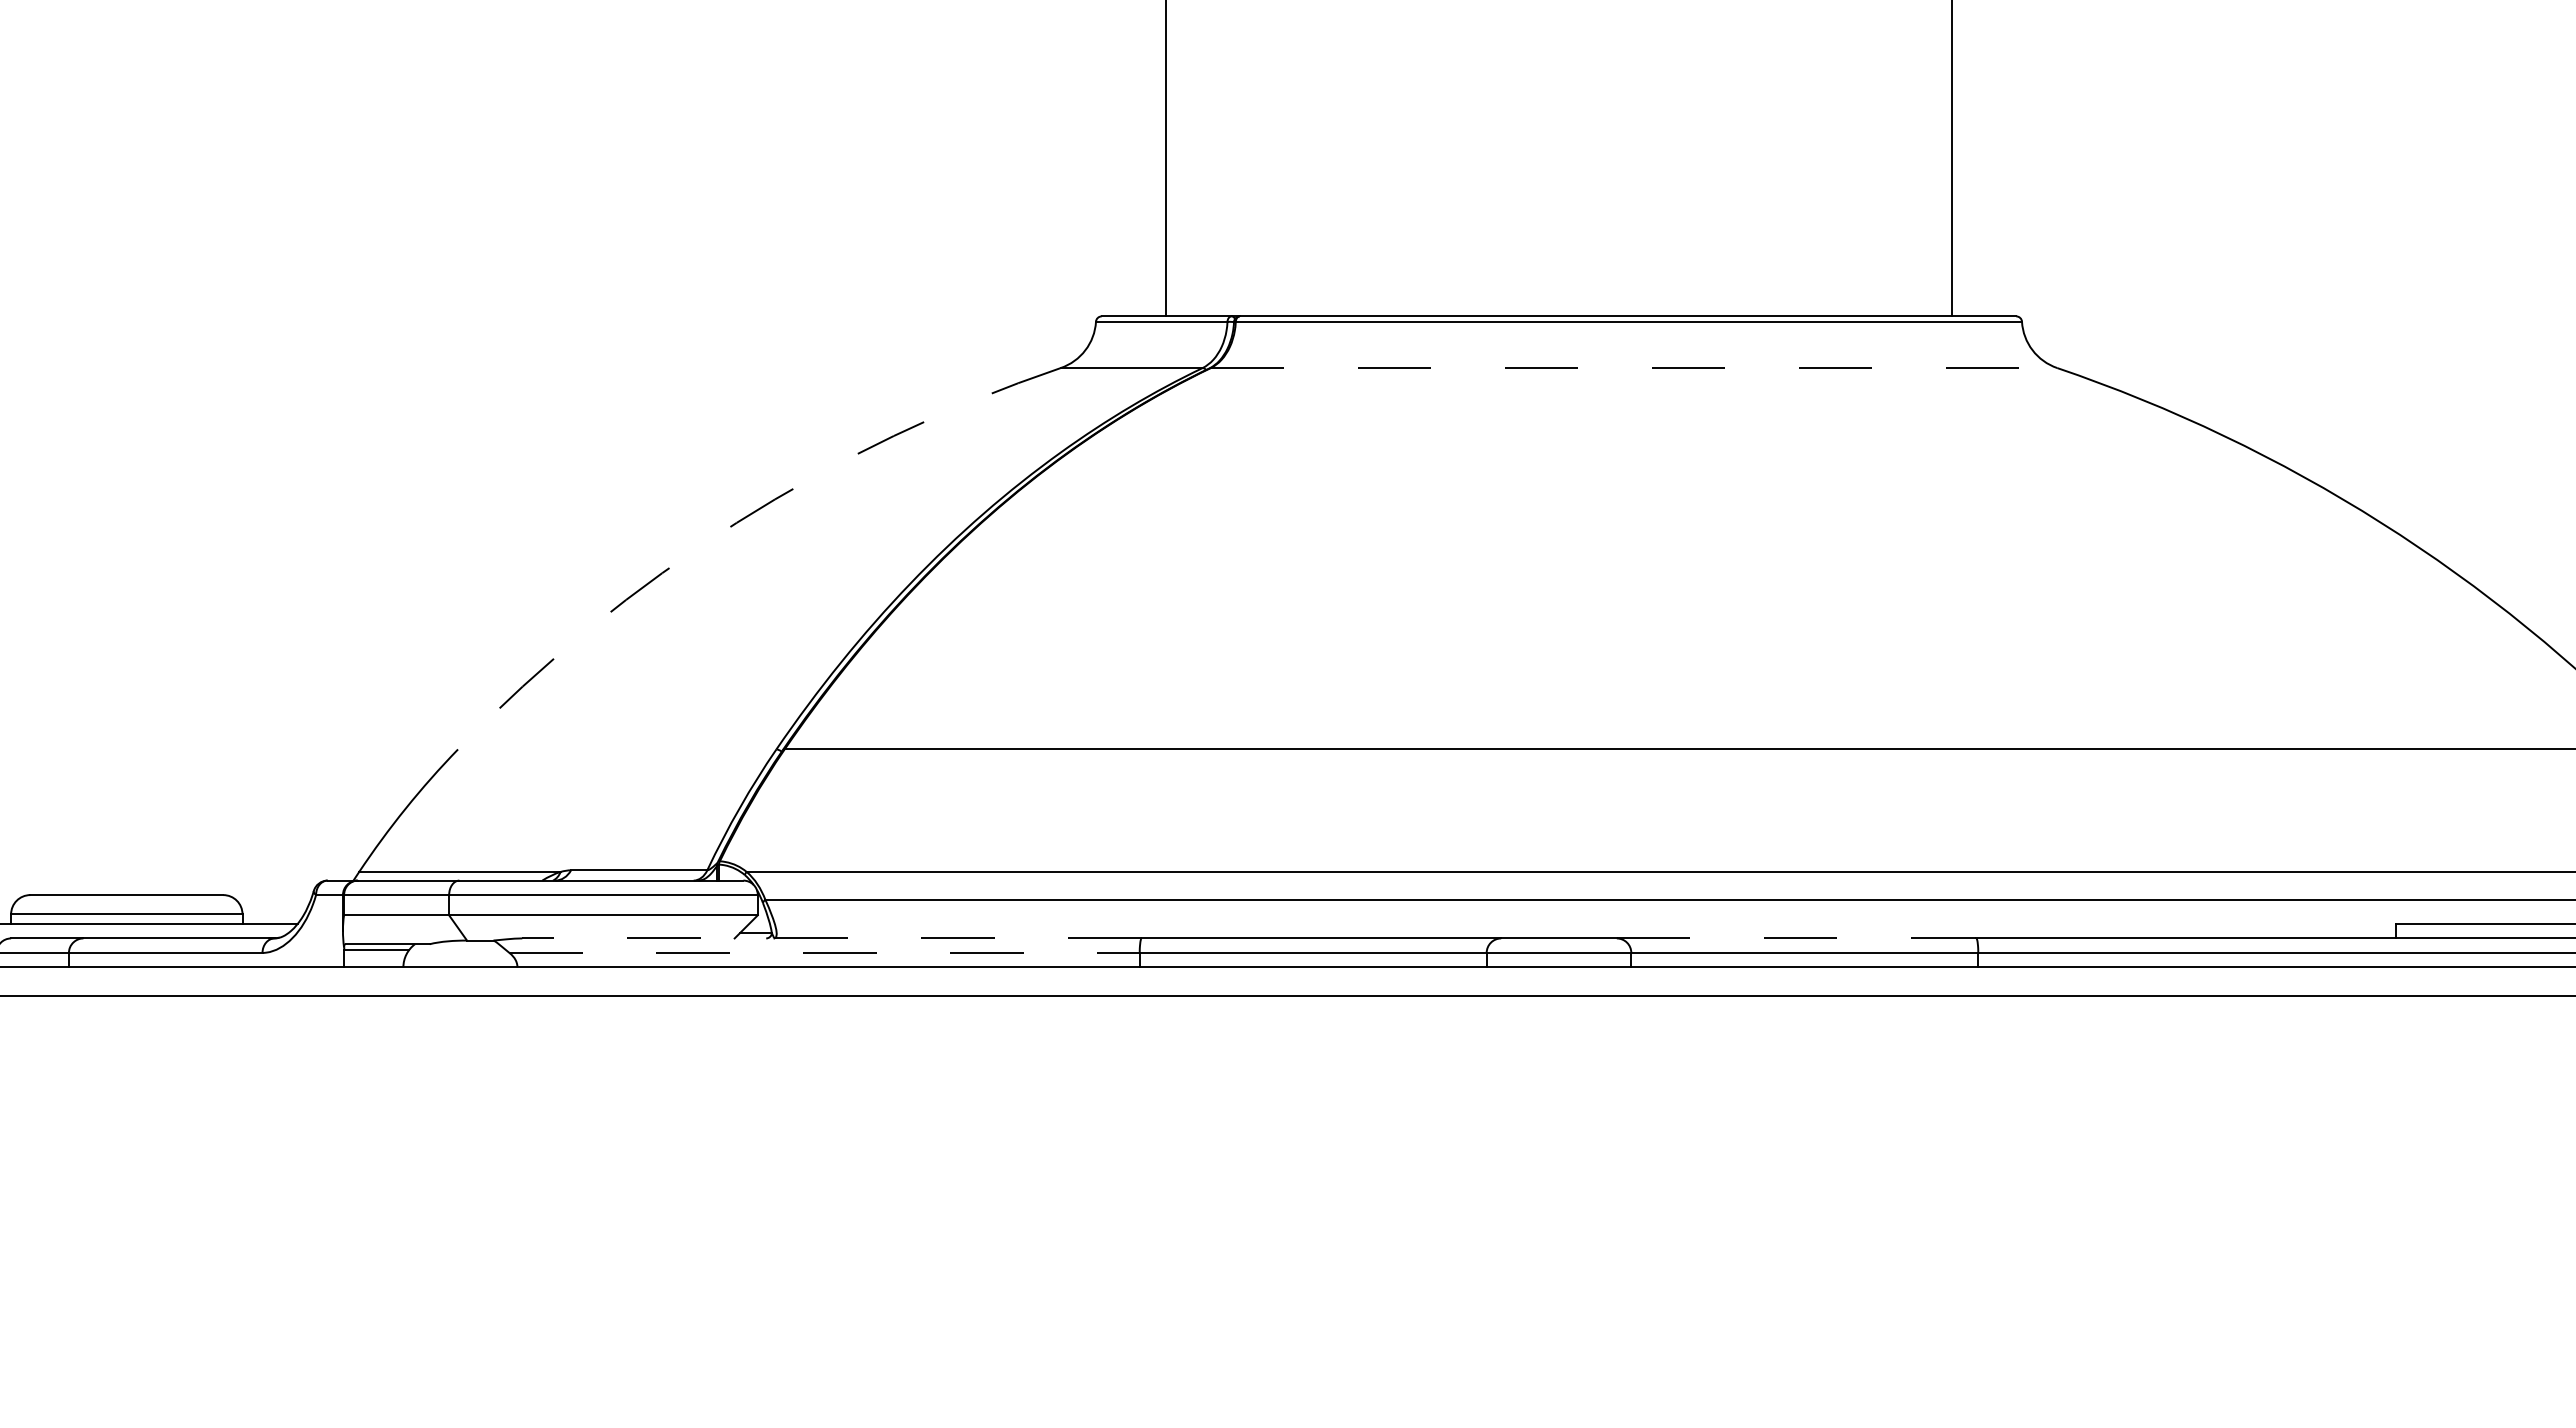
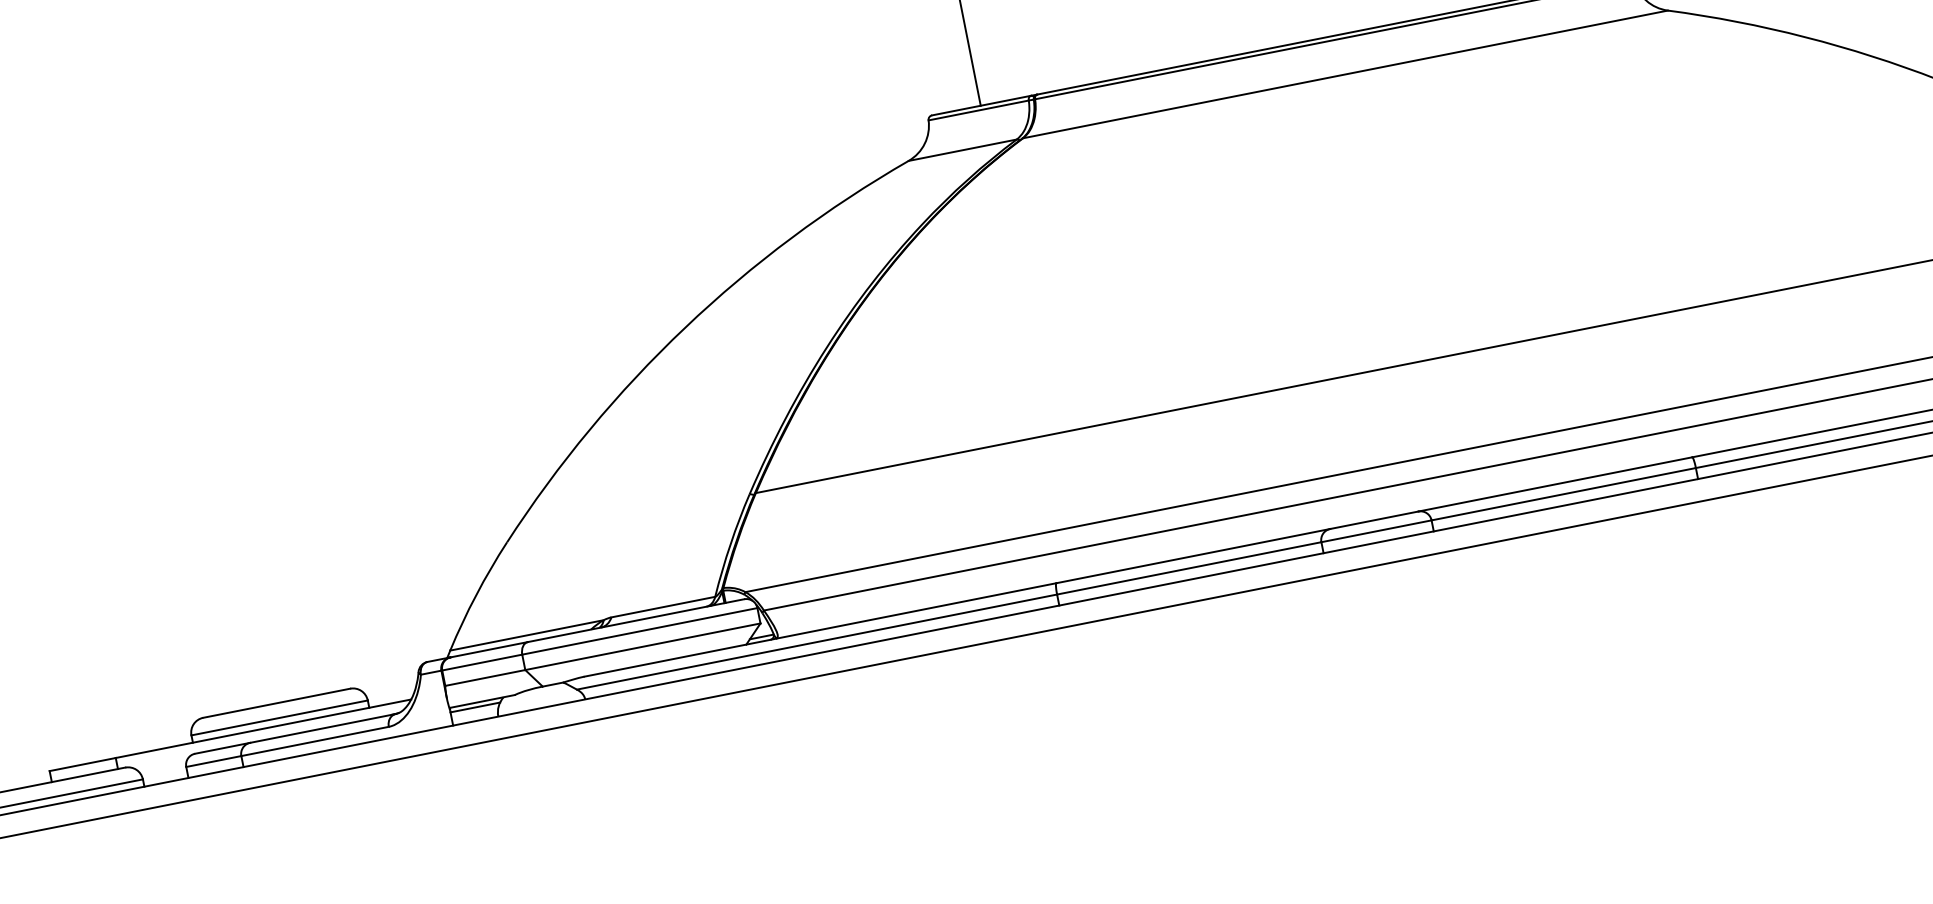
line: (1634, 368) -> (1345, 74), dashed -> solid
arc: (736, 522) -> (684, 327), dashed -> solid
line: (832, 938) -> (820, 629), dashed -> solid
line: (1796, 938) -> (1555, 484), dashed -> solid
line: (825, 952) -> (817, 641), dashed -> solid

